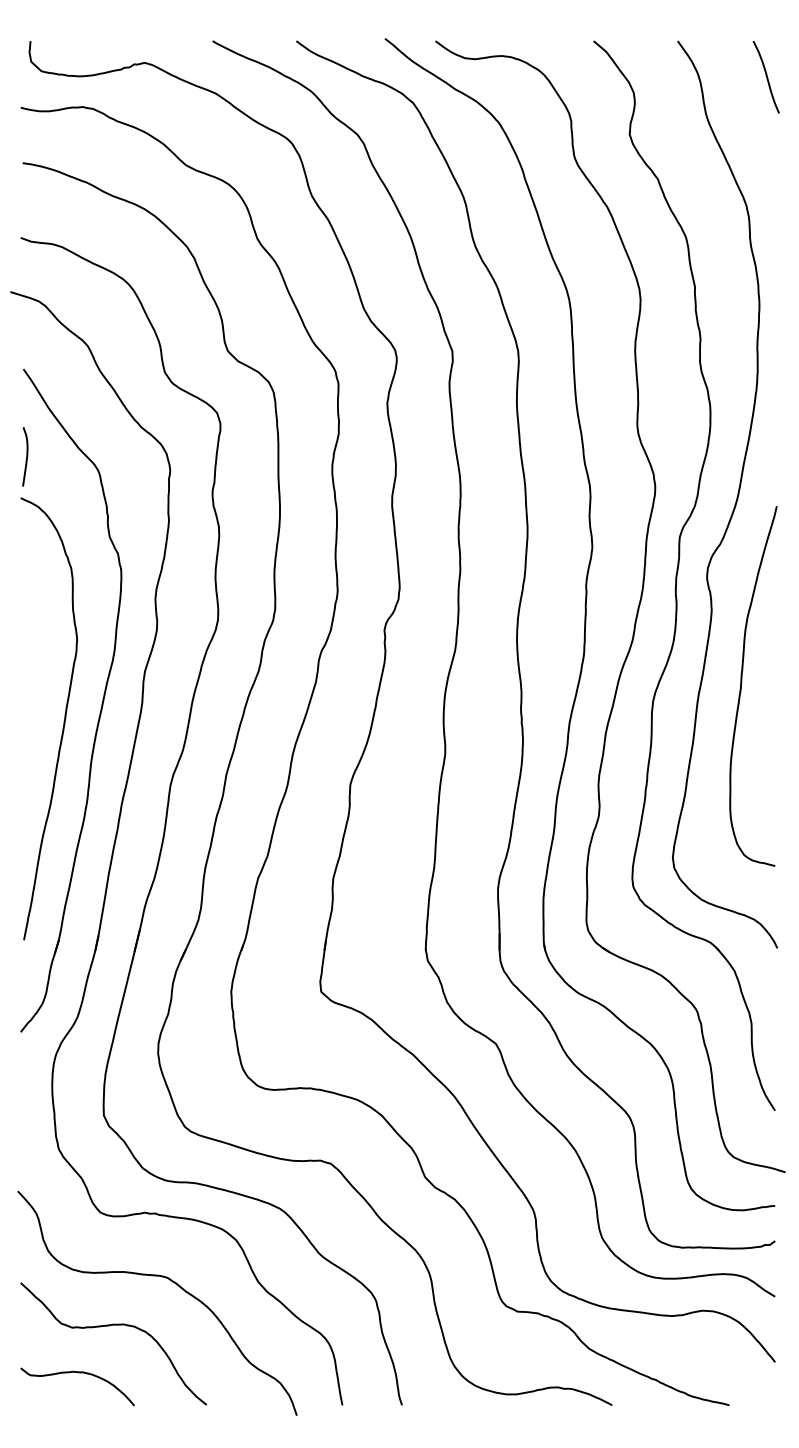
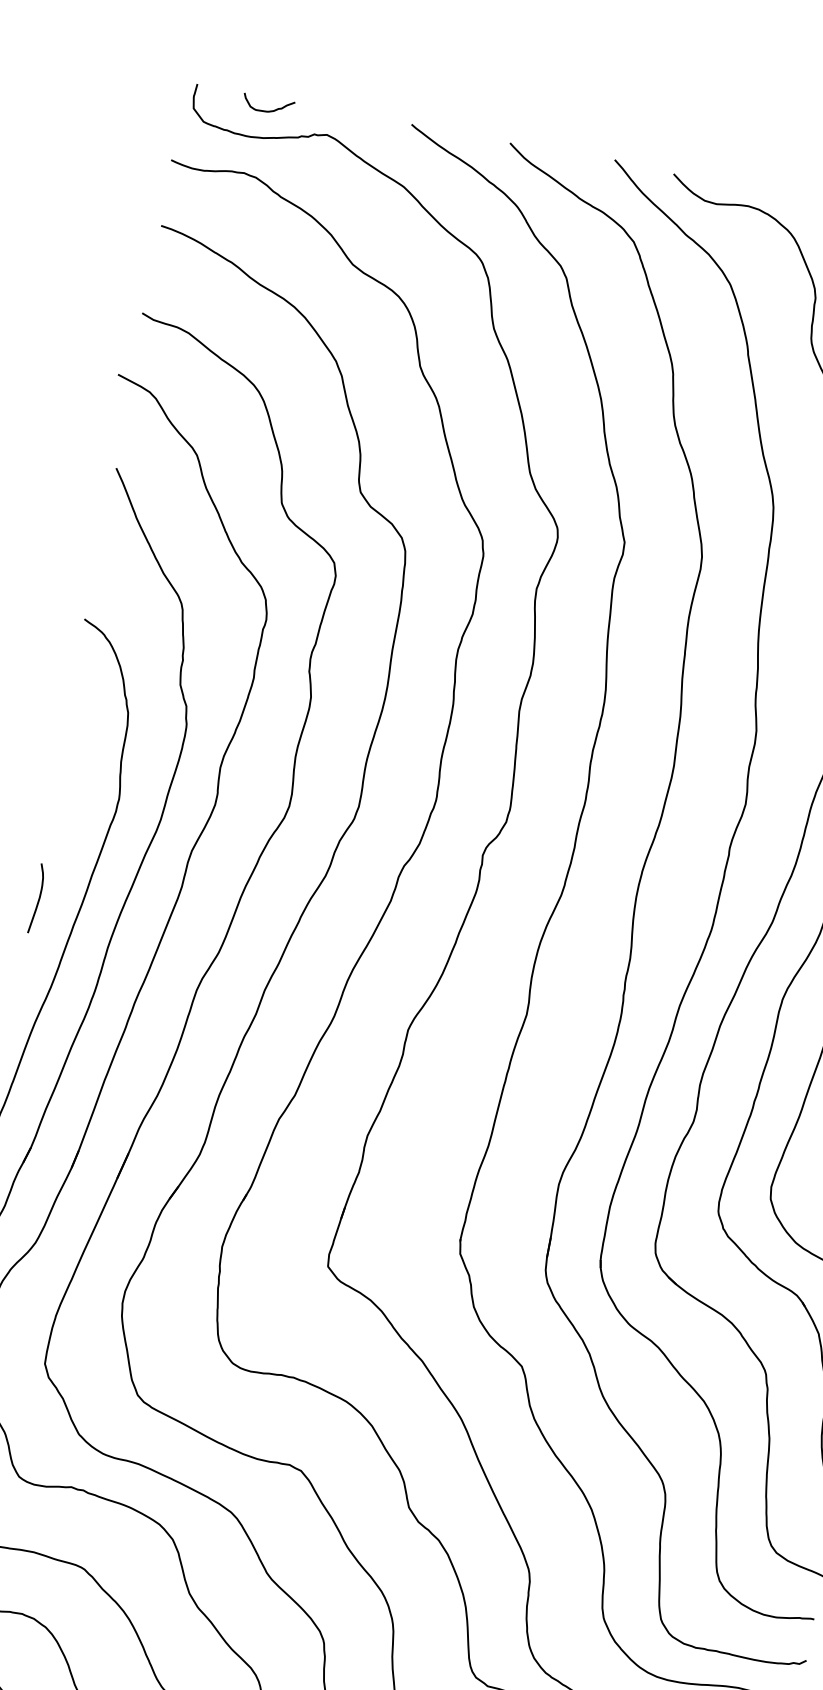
curve: (93, 51) -> (269, 110), added
curve: (26, 456) -> (38, 898), moved

